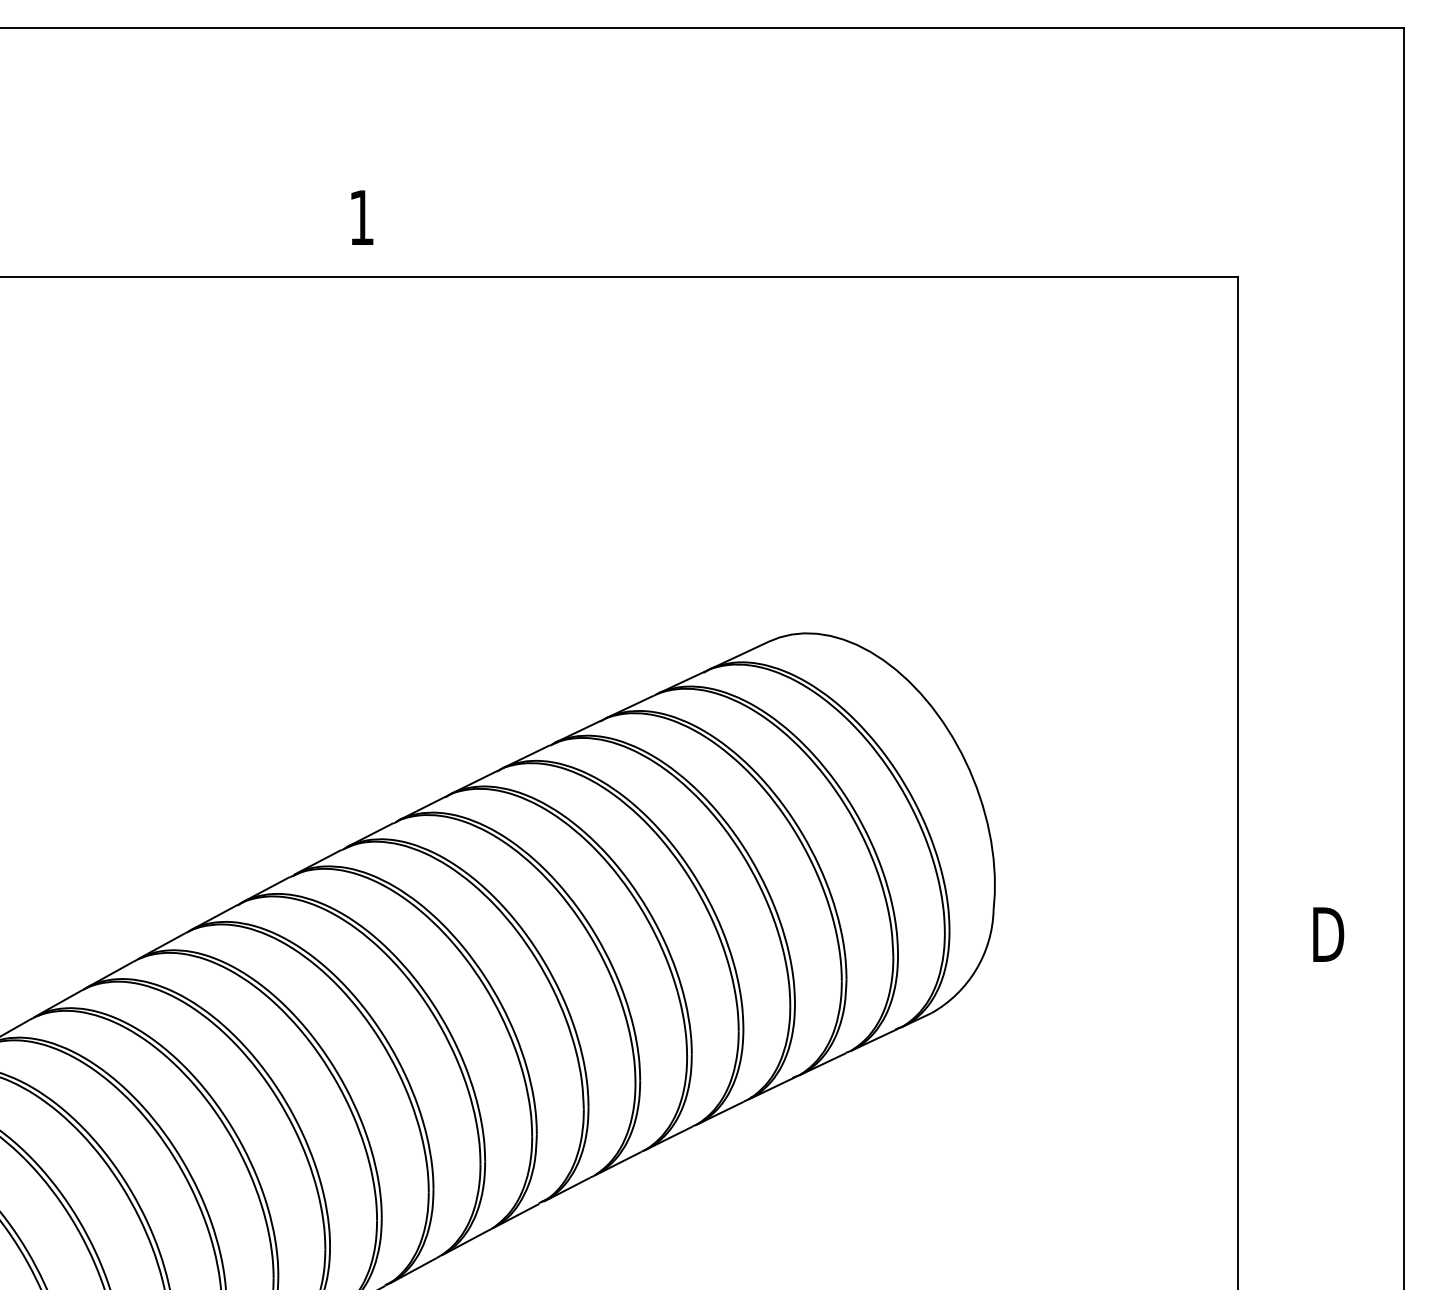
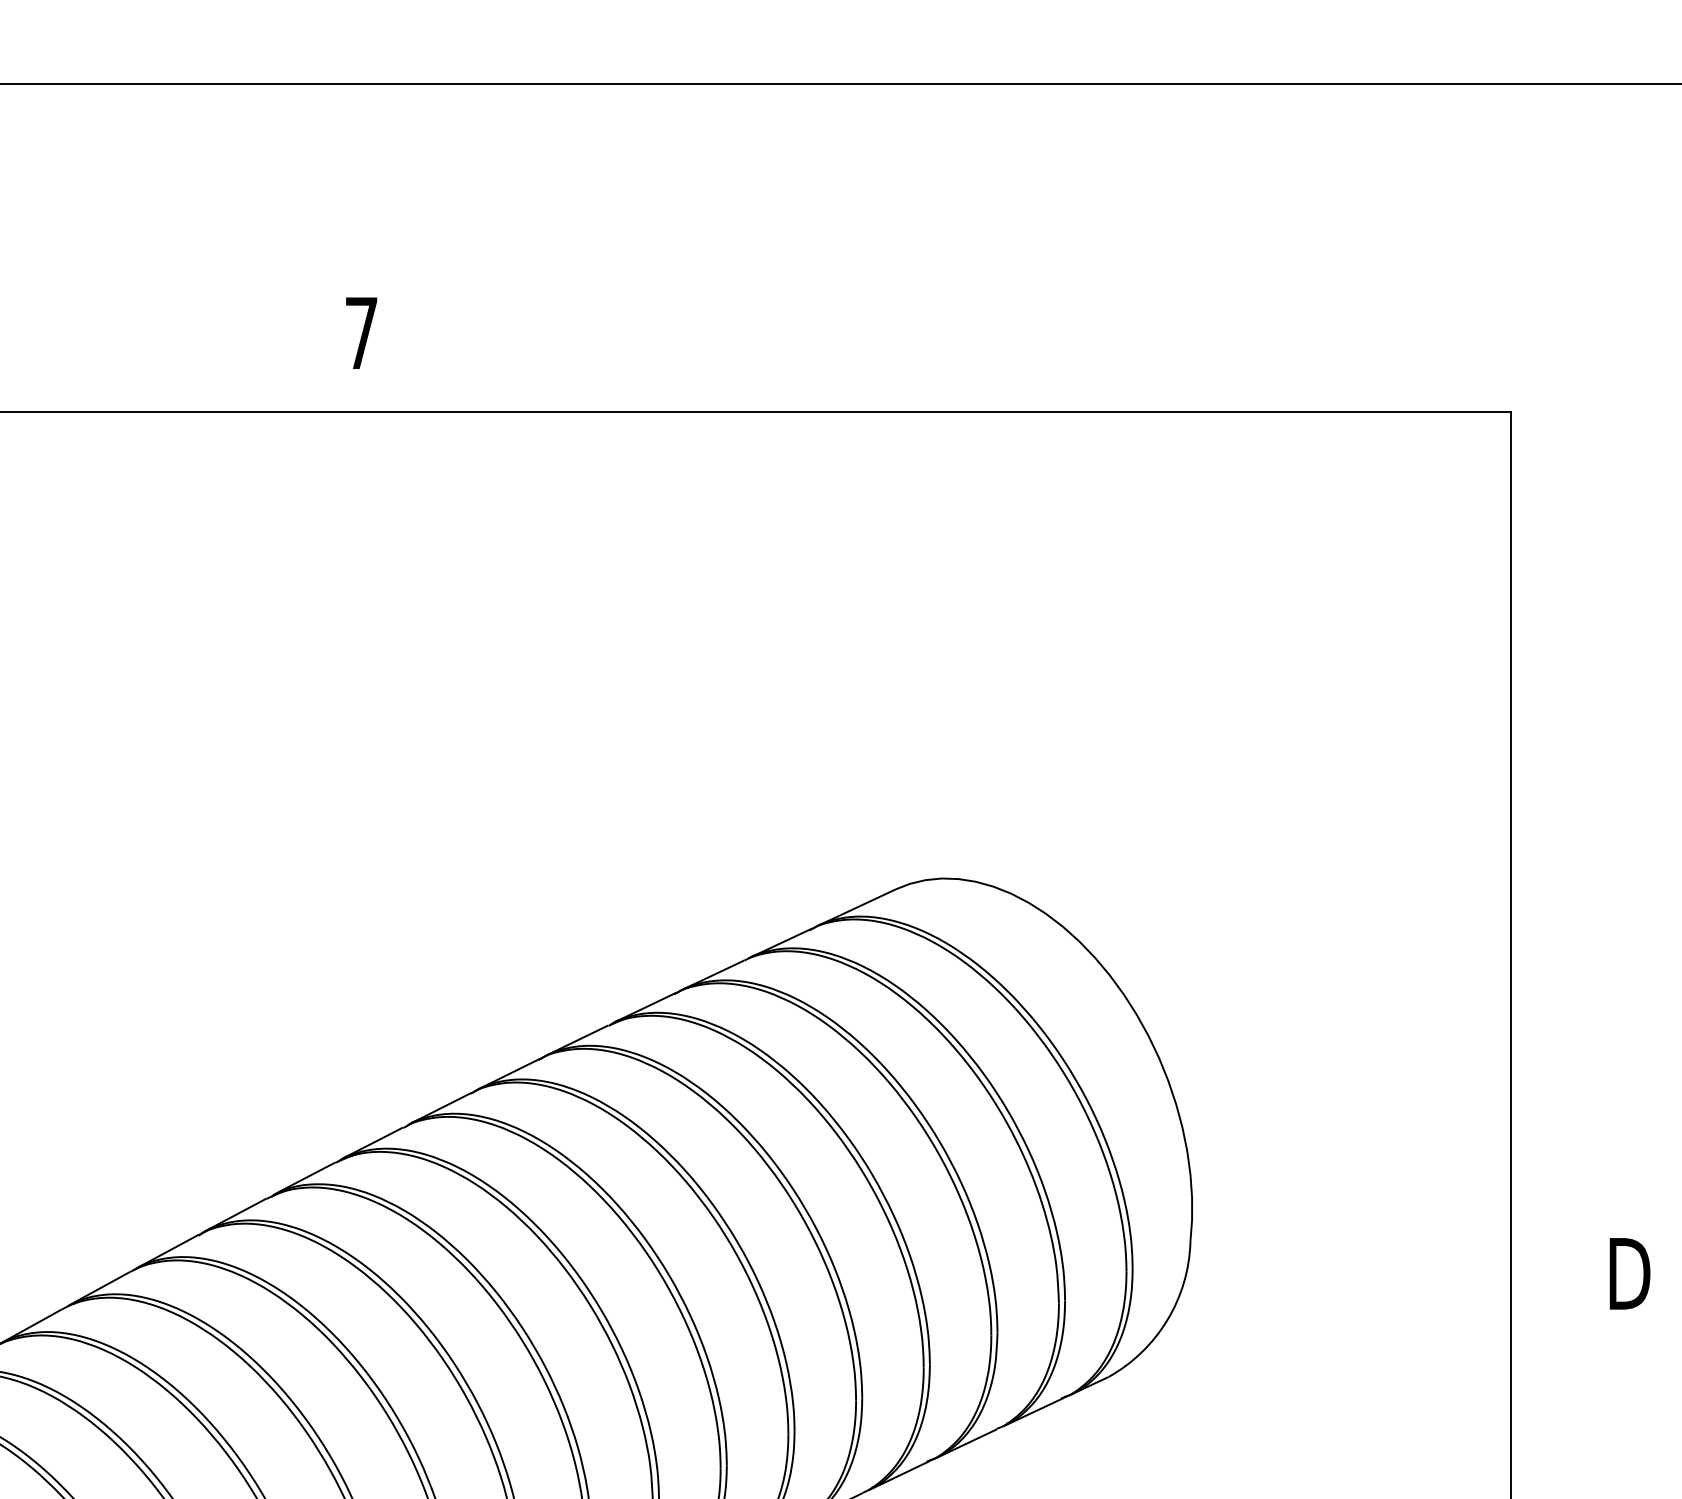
text: (361, 217) -> (361, 332), 1 -> 7

